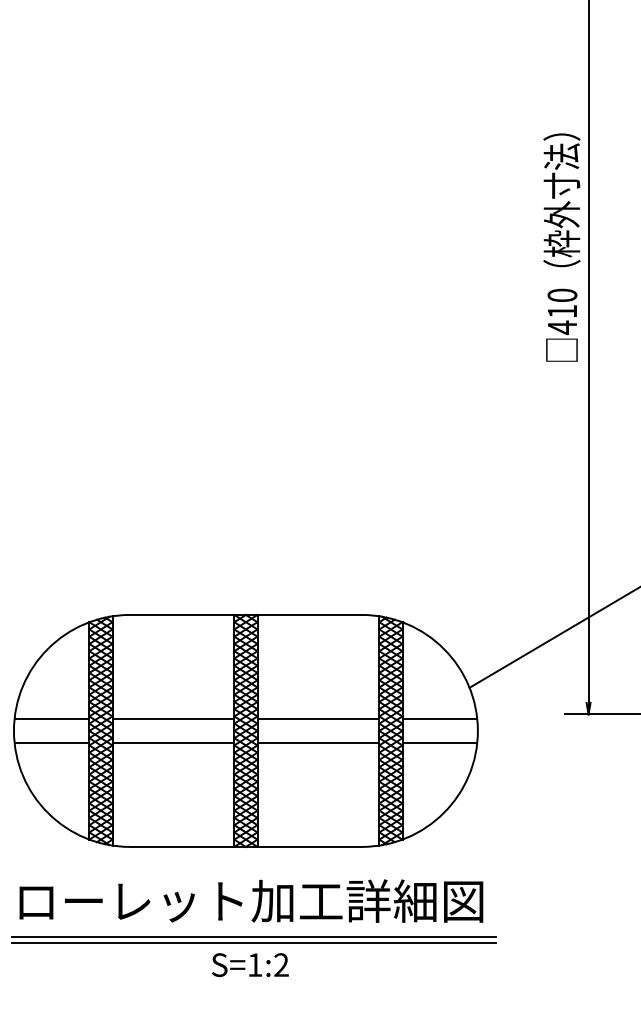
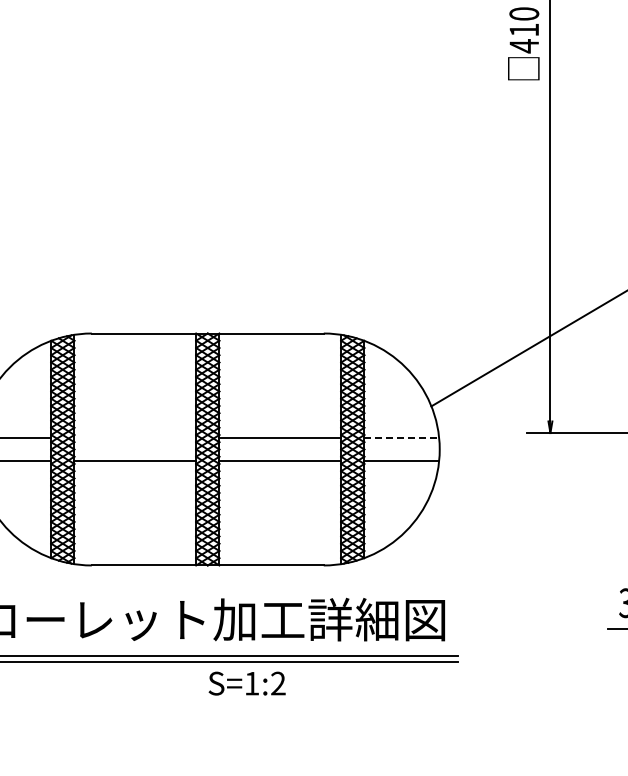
line: (173, 719) -> (135, 438), removed
line: (440, 719) -> (402, 438), solid -> dashed
text: (249, 964) -> (246, 683), moved

